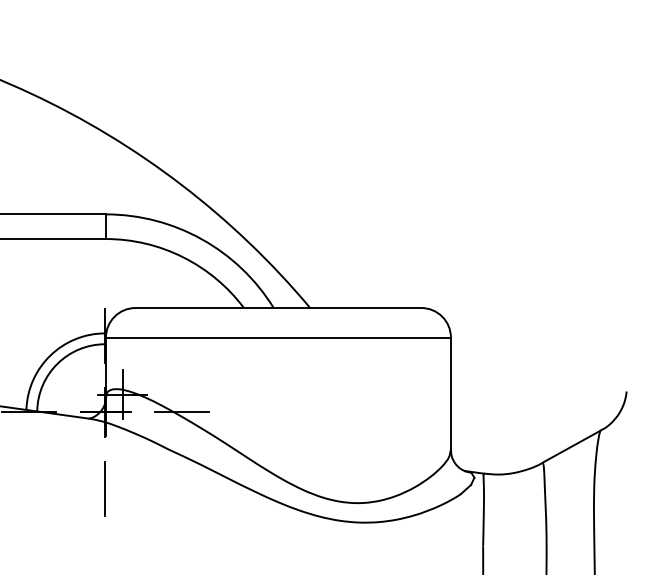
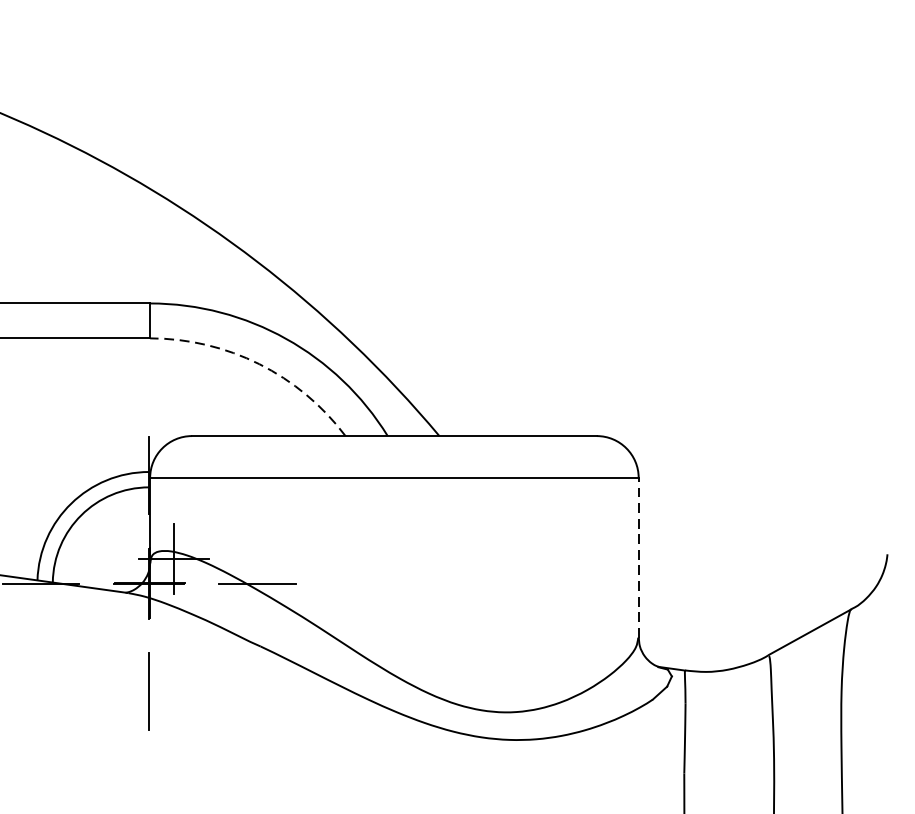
arc: (183, 257) -> (259, 364), solid -> dashed
line: (450, 393) -> (638, 557), solid -> dashed

